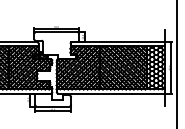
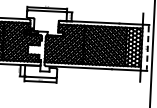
line: (171, 68) -> (147, 48), solid -> dashed

